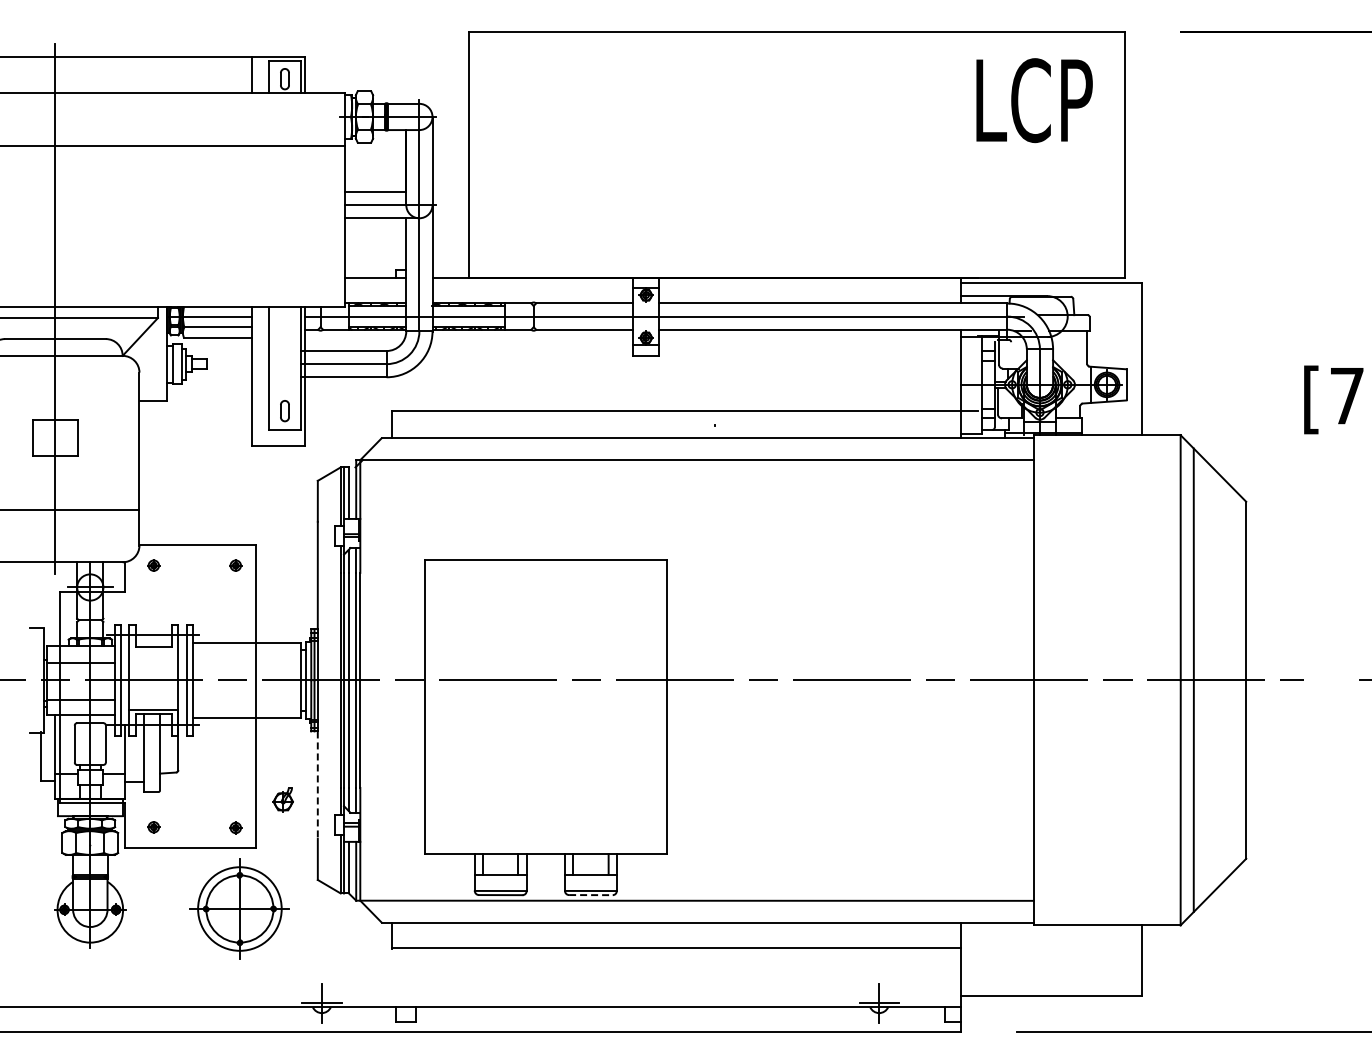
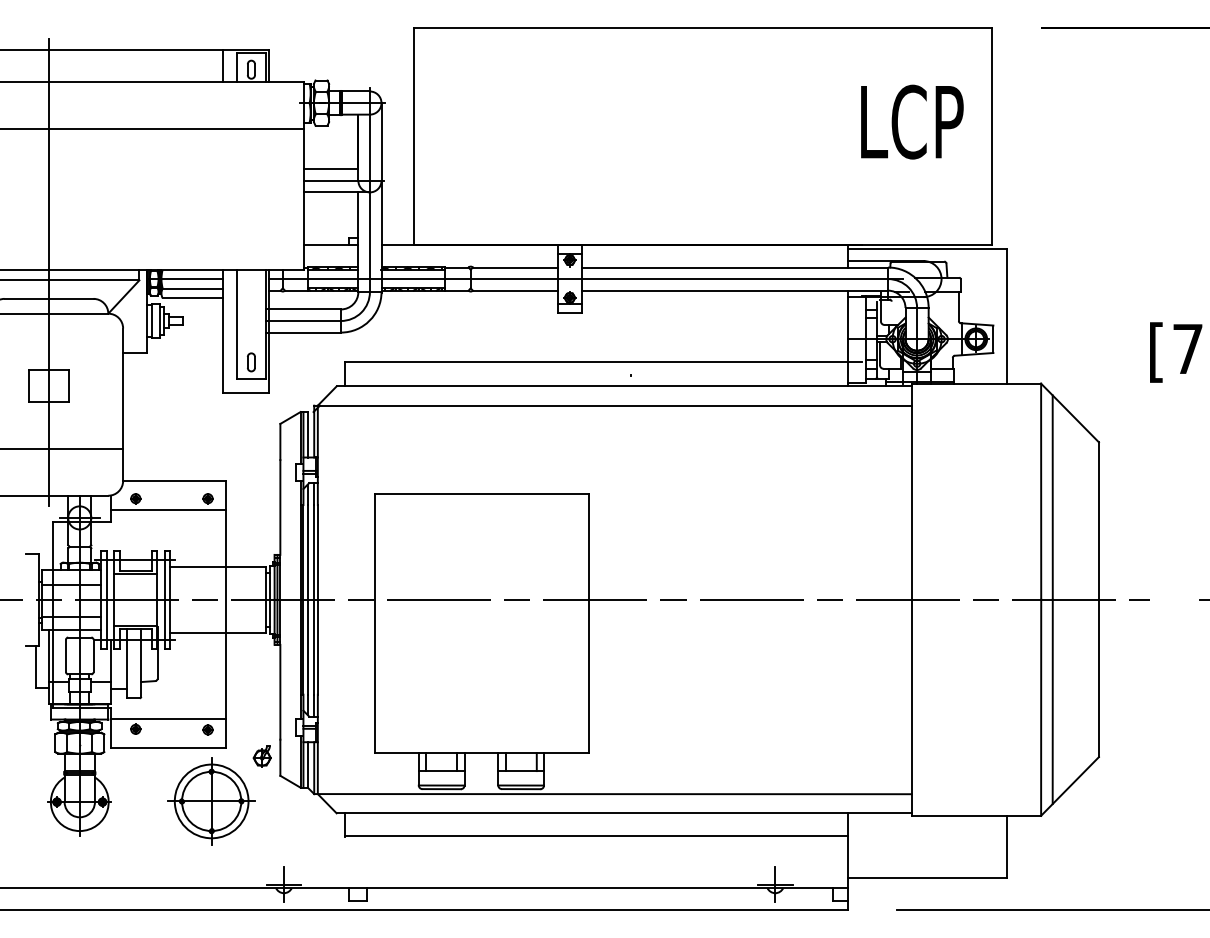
text: (1034, 100) -> (912, 122), moved
line: (190, 577) -> (168, 509), added
line: (153, 650) -> (135, 573), added
line: (317, 785) -> (280, 692), dashed -> solid
part: (282, 799) -> (261, 755), moved
line: (190, 815) -> (168, 718), added
line: (590, 895) -> (520, 789), dashed -> solid

